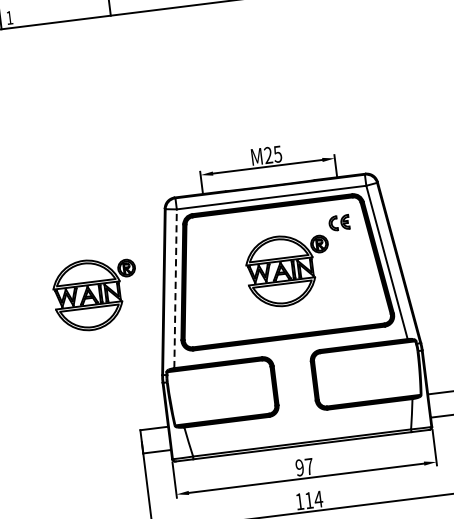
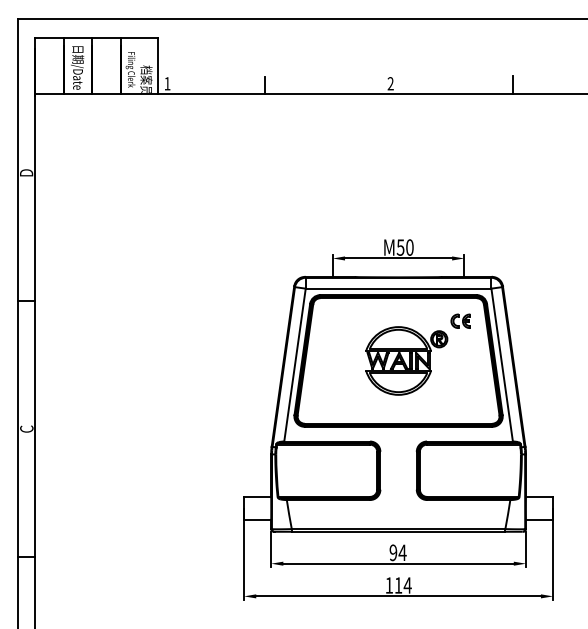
text: (272, 154) -> (404, 247), M25 -> M50
line: (176, 288) -> (295, 364), dashed -> solid
part: (95, 293) -> (217, 360), removed
text: (309, 466) -> (402, 552), 97 -> 94

